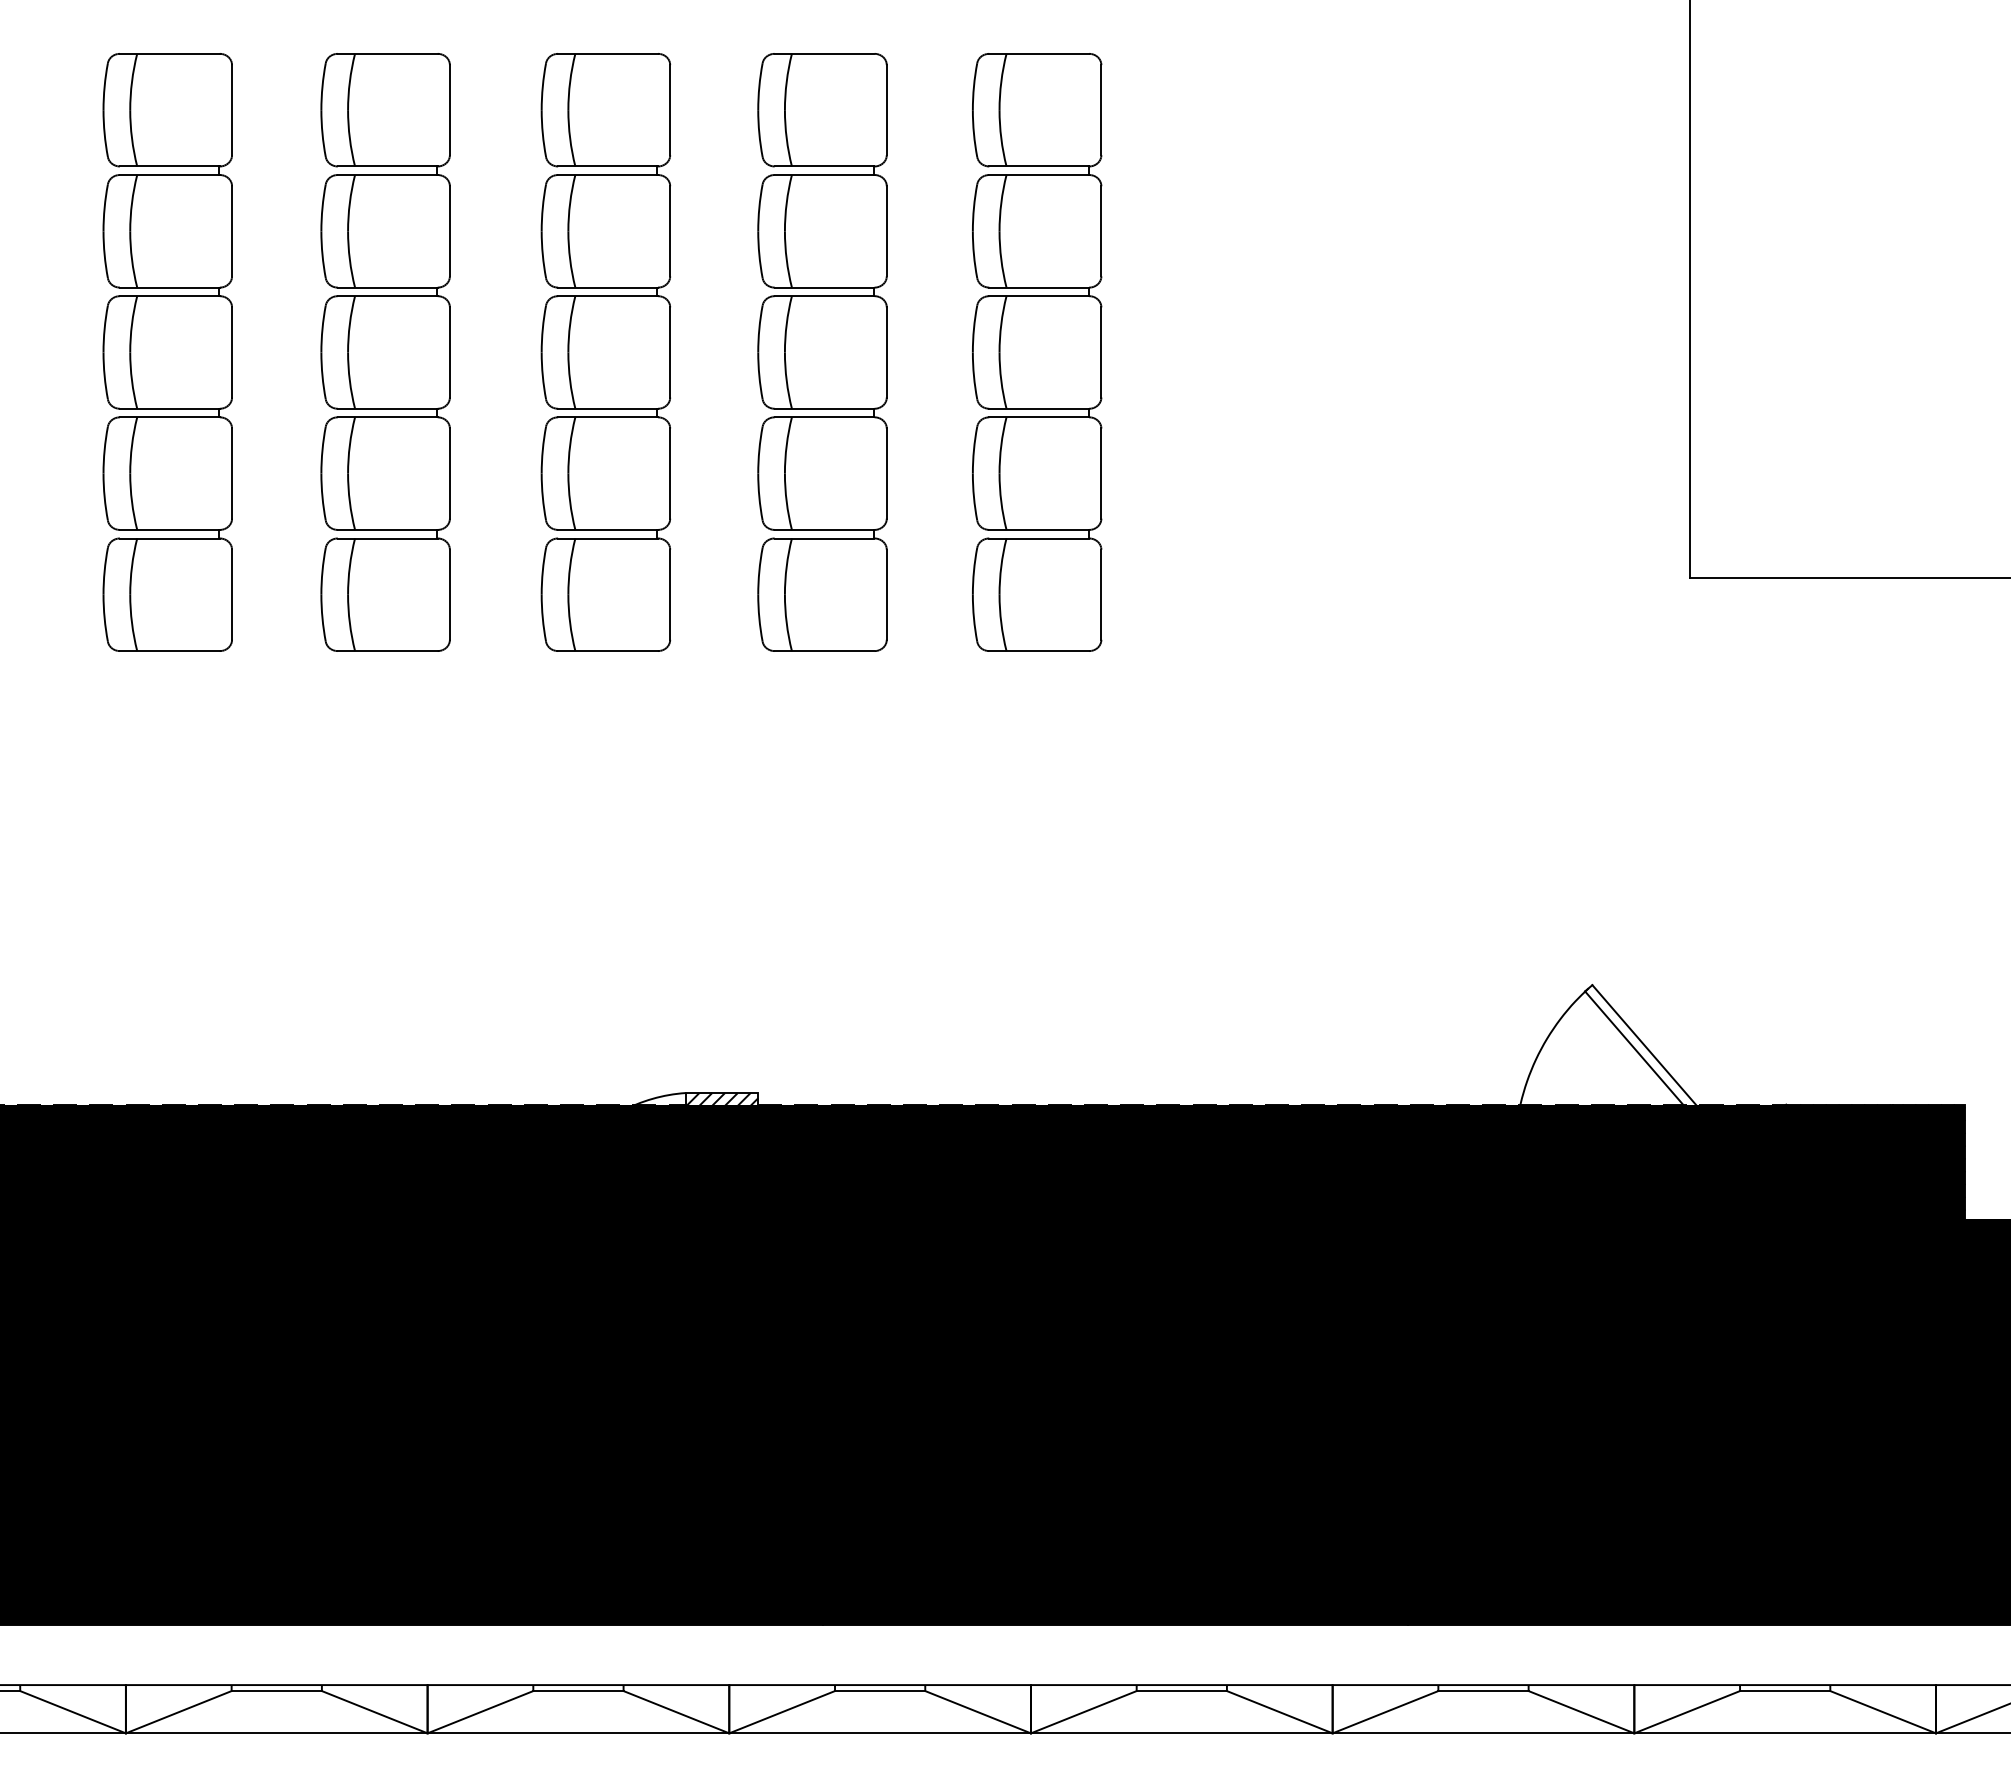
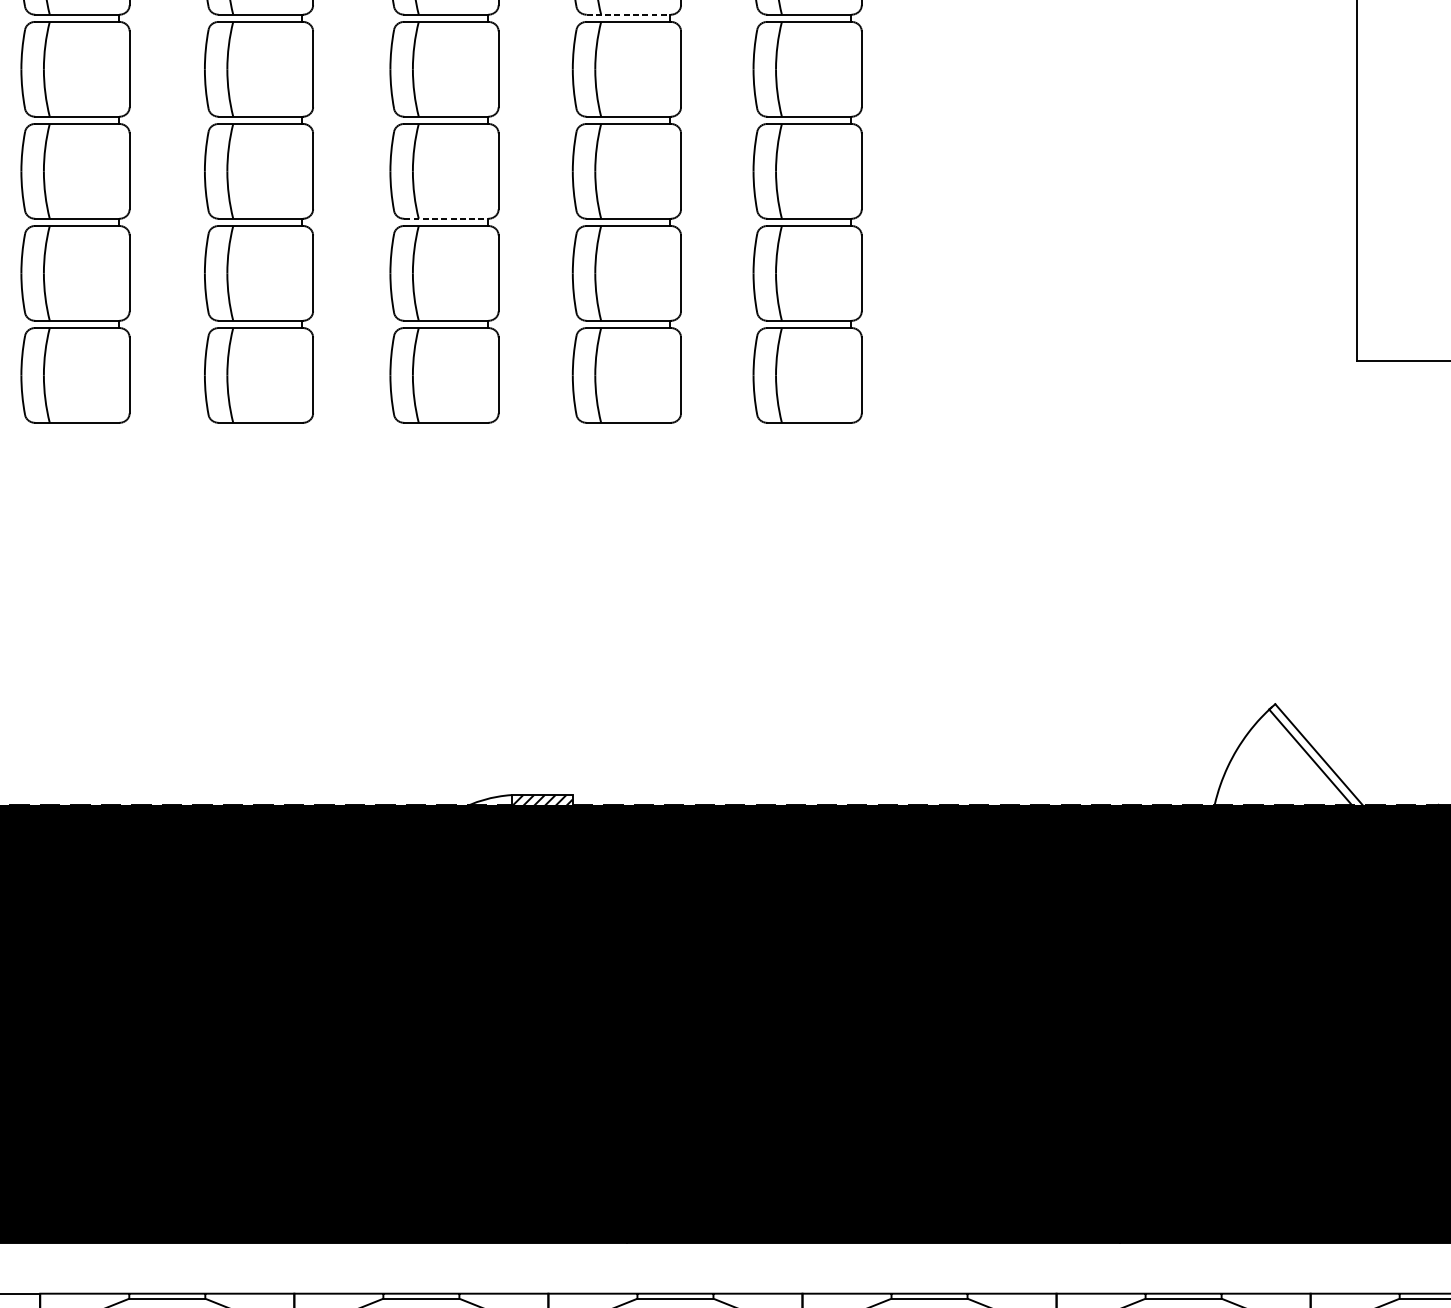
line: (824, 166) -> (628, 14), solid -> dashed
line: (607, 408) -> (445, 218), solid -> dashed

